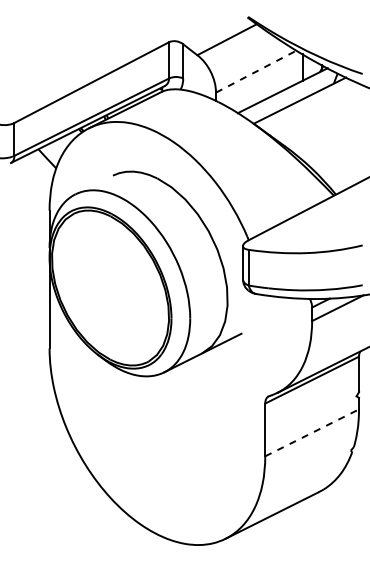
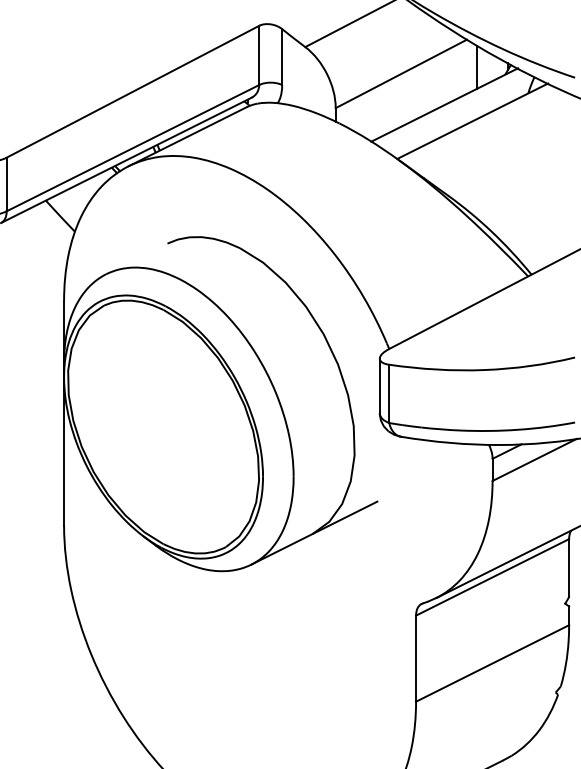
line: (256, 71) -> (401, 73), dashed -> solid
line: (312, 432) -> (493, 662), dashed -> solid

